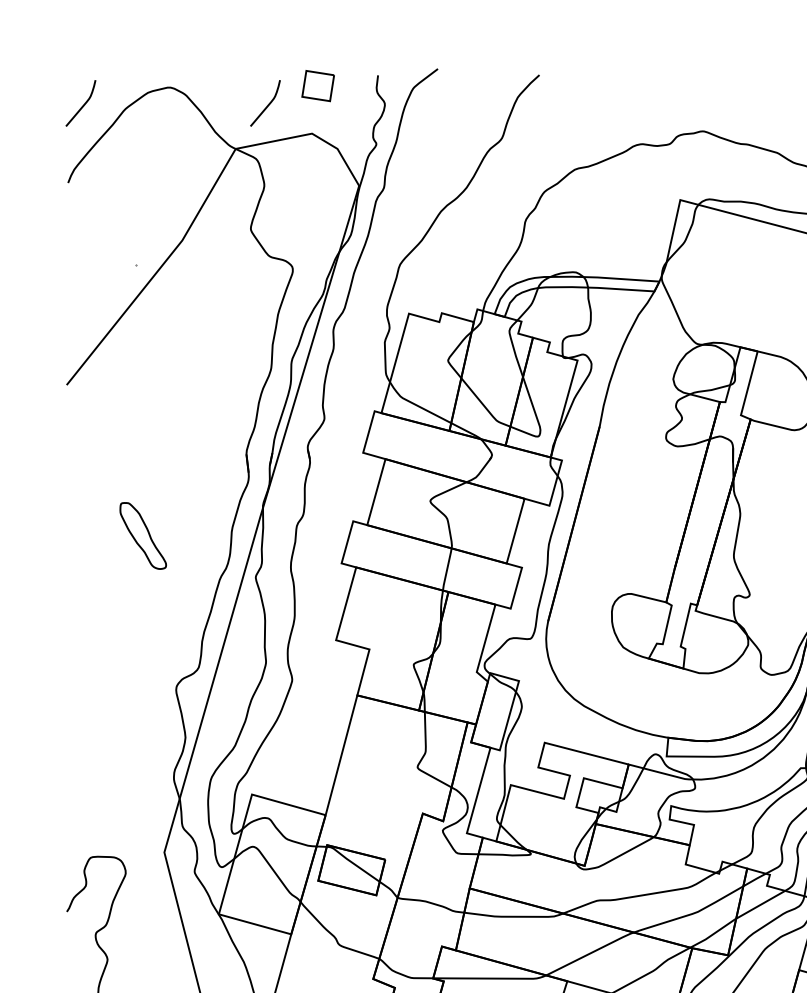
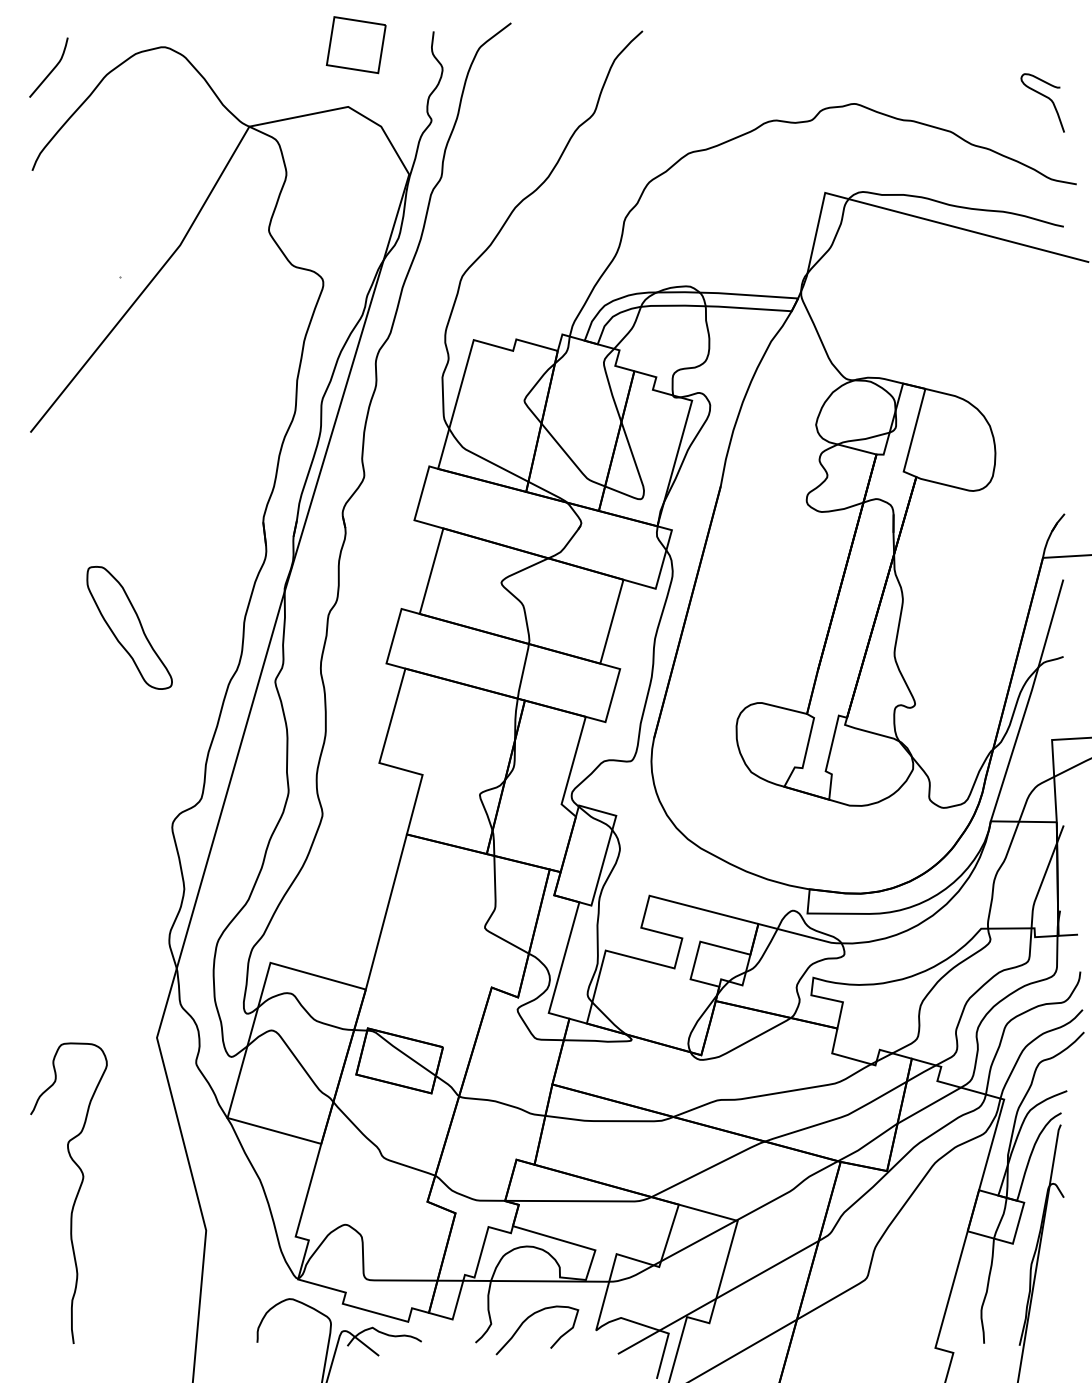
part: (317, 86) -> (355, 45), size x1.43
curve: (268, 104) -> (291, 68), removed
part: (143, 535) -> (129, 627), size x1.43

